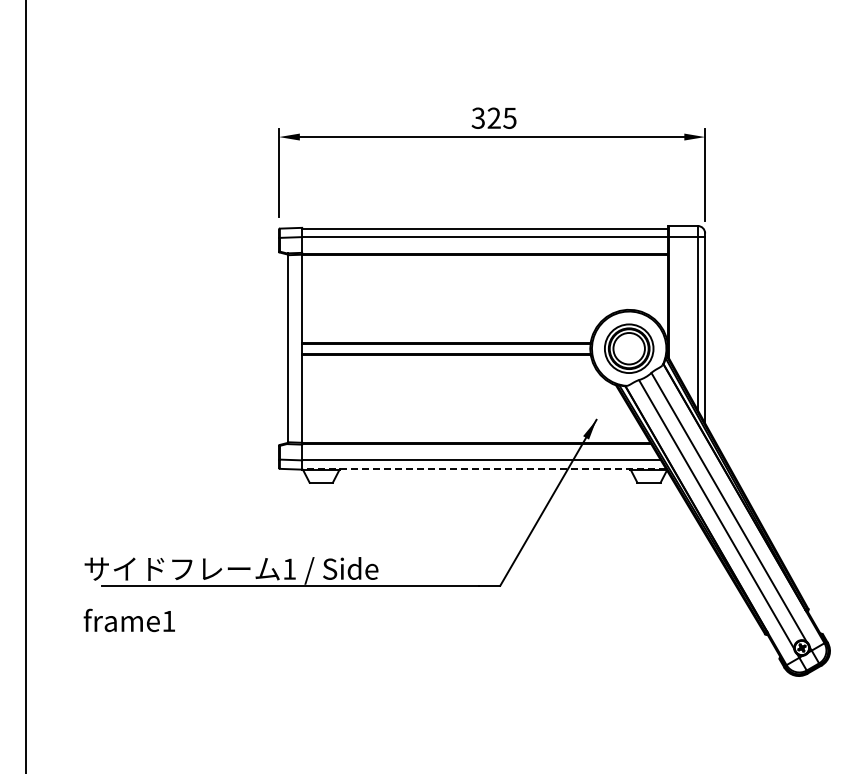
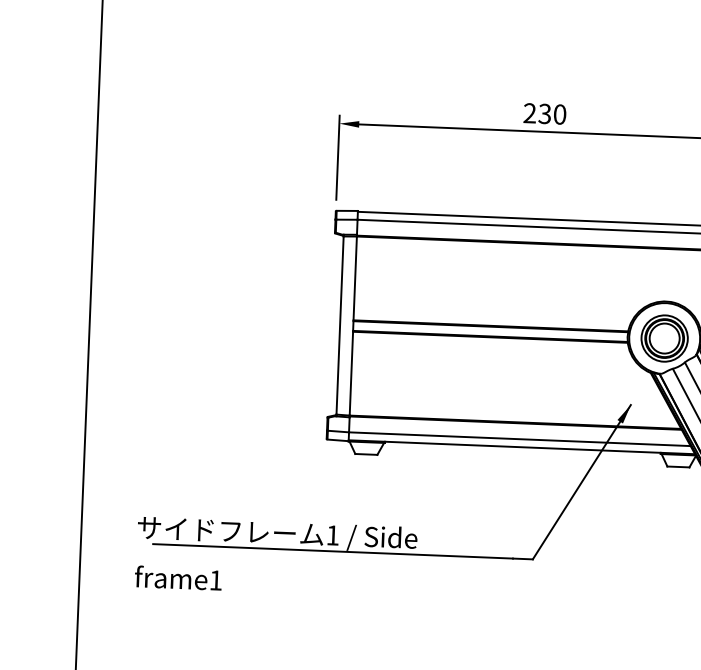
text: (493, 117) -> (544, 113), 325 -> 230
line: (484, 468) -> (522, 447), dashed -> solid

